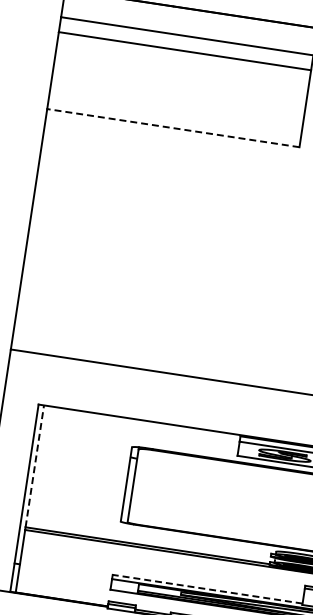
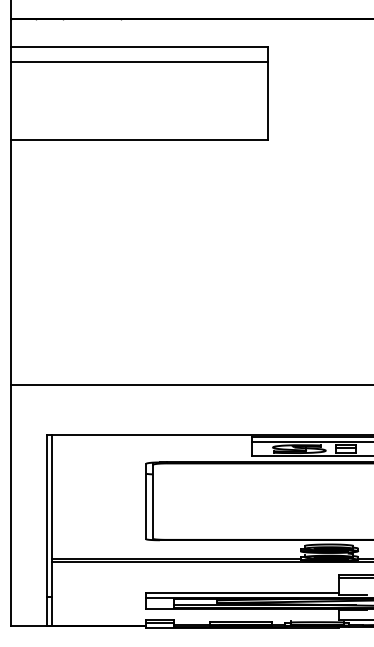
line: (172, 128) -> (138, 140), dashed -> solid
line: (34, 466) -> (52, 497), dashed -> solid
line: (207, 589) -> (242, 593), dashed -> solid

